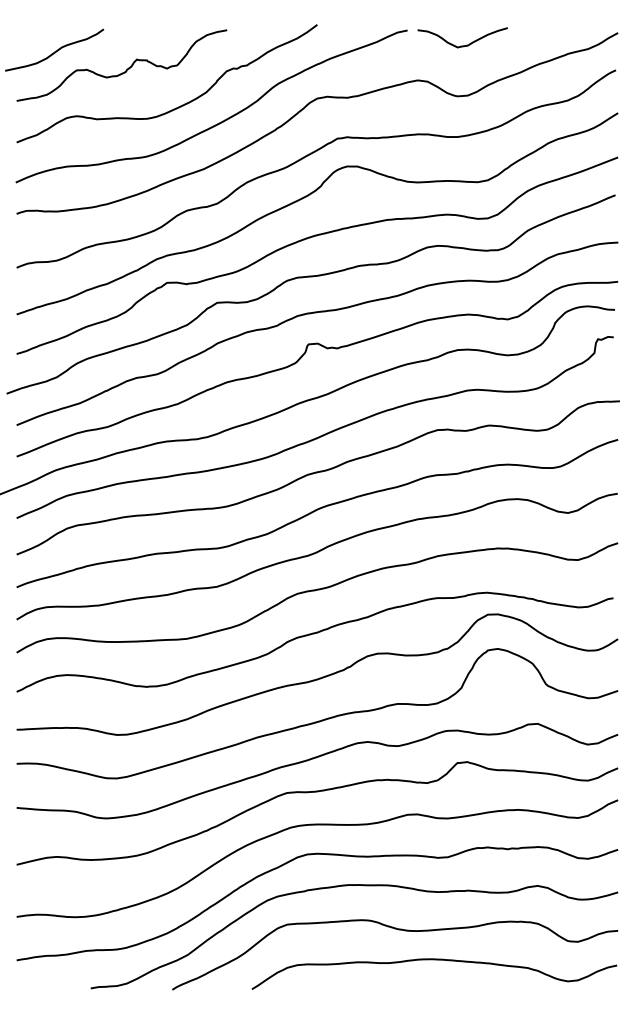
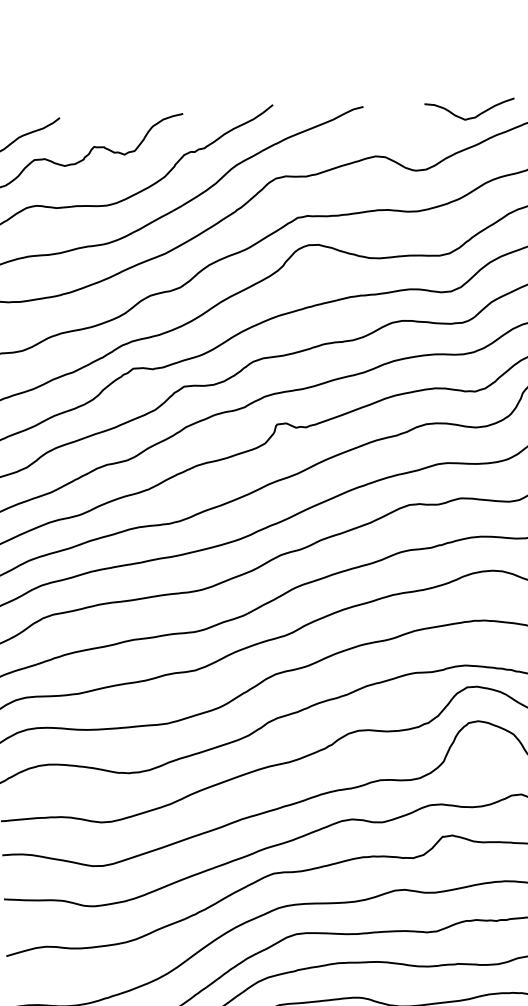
curve: (462, 45) -> (469, 117), moved

